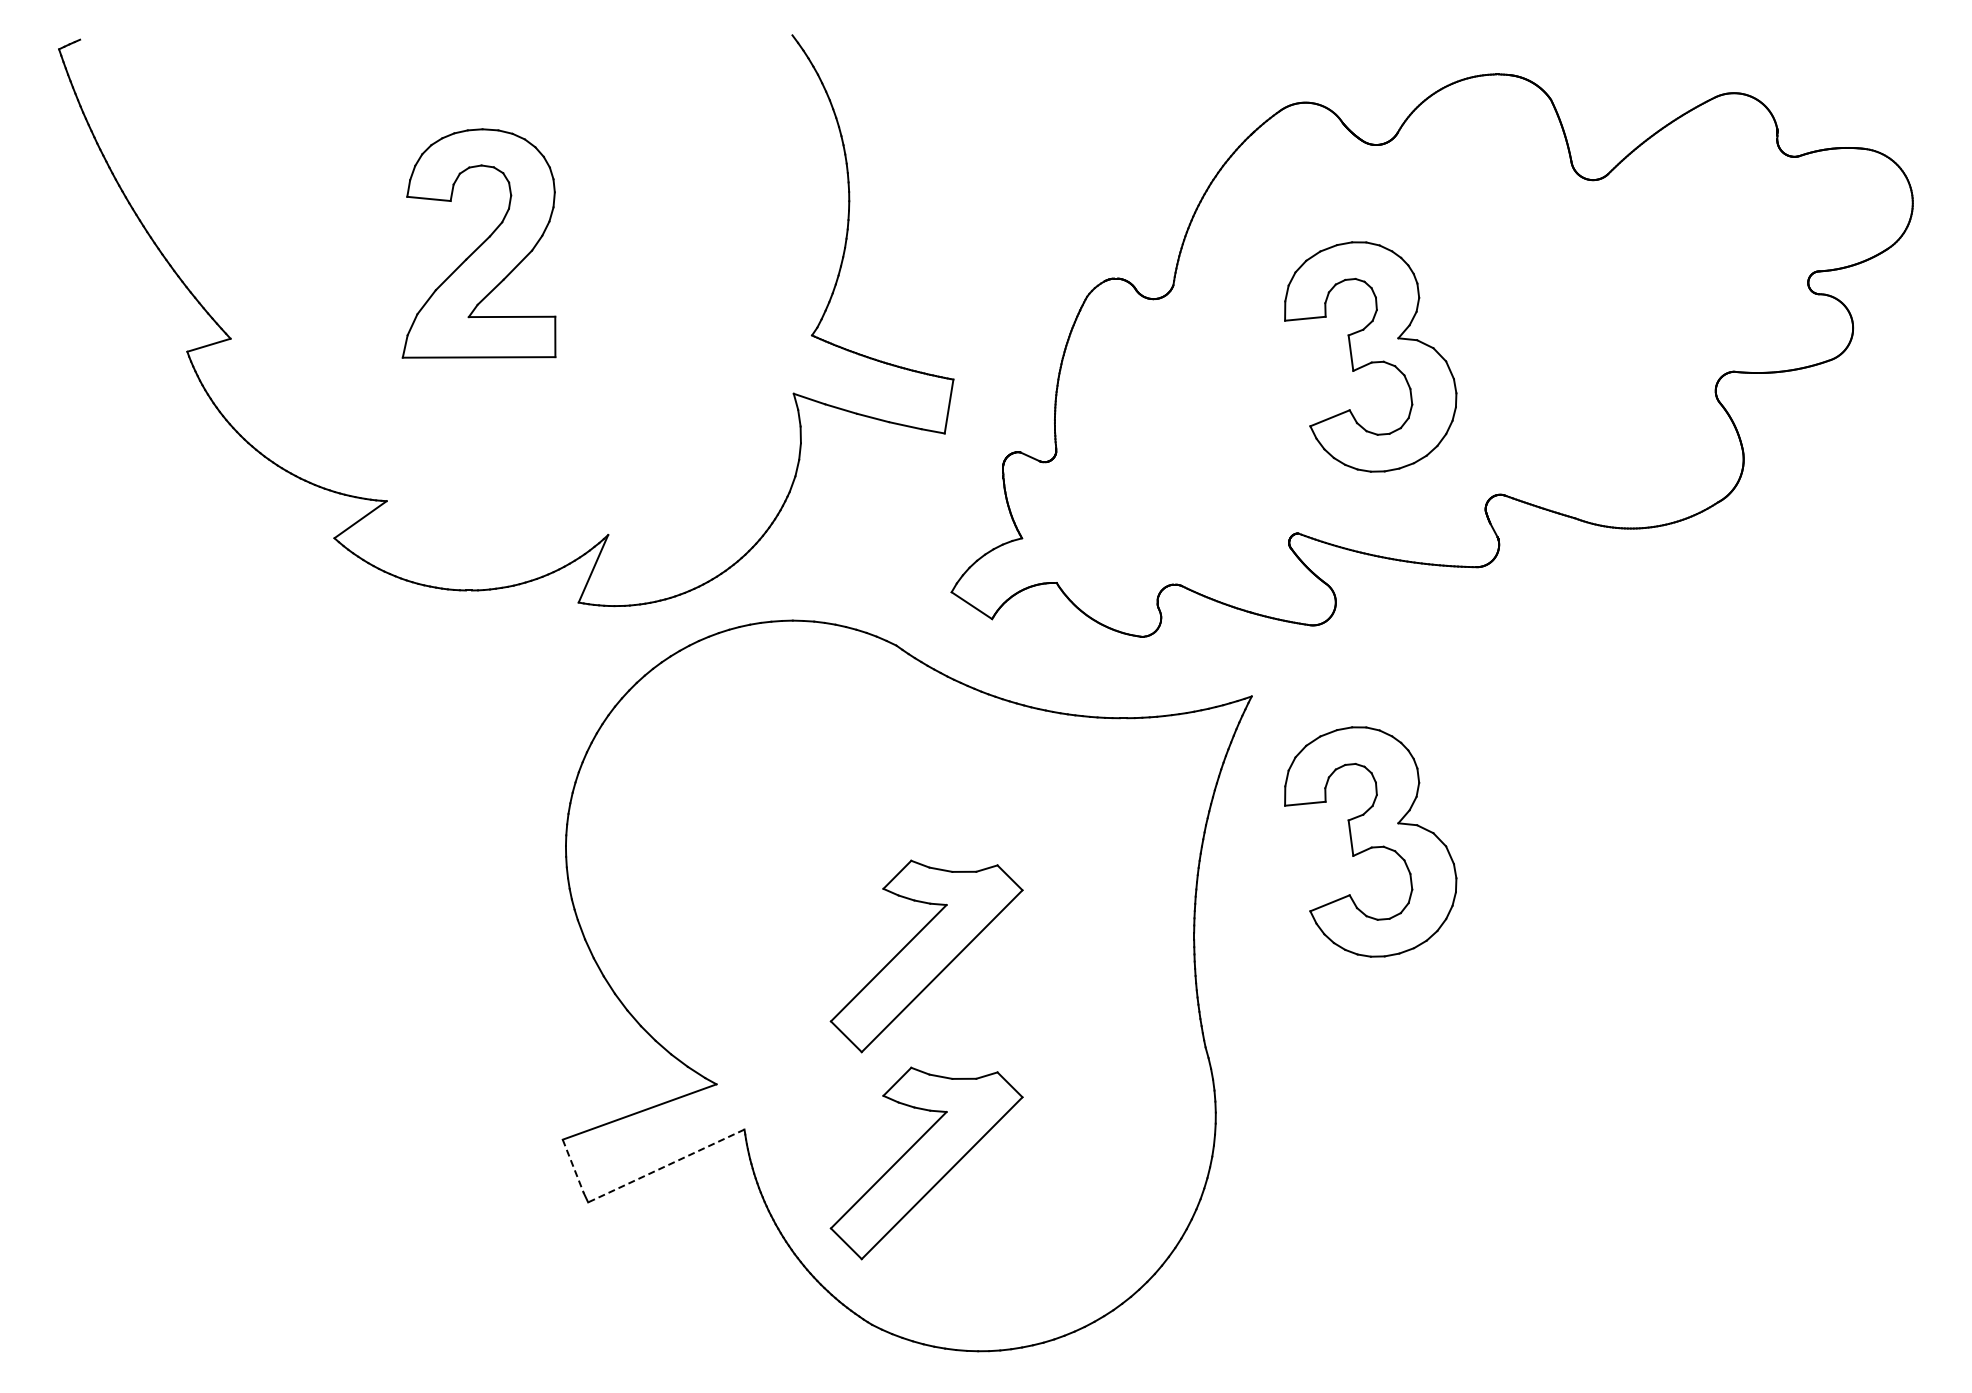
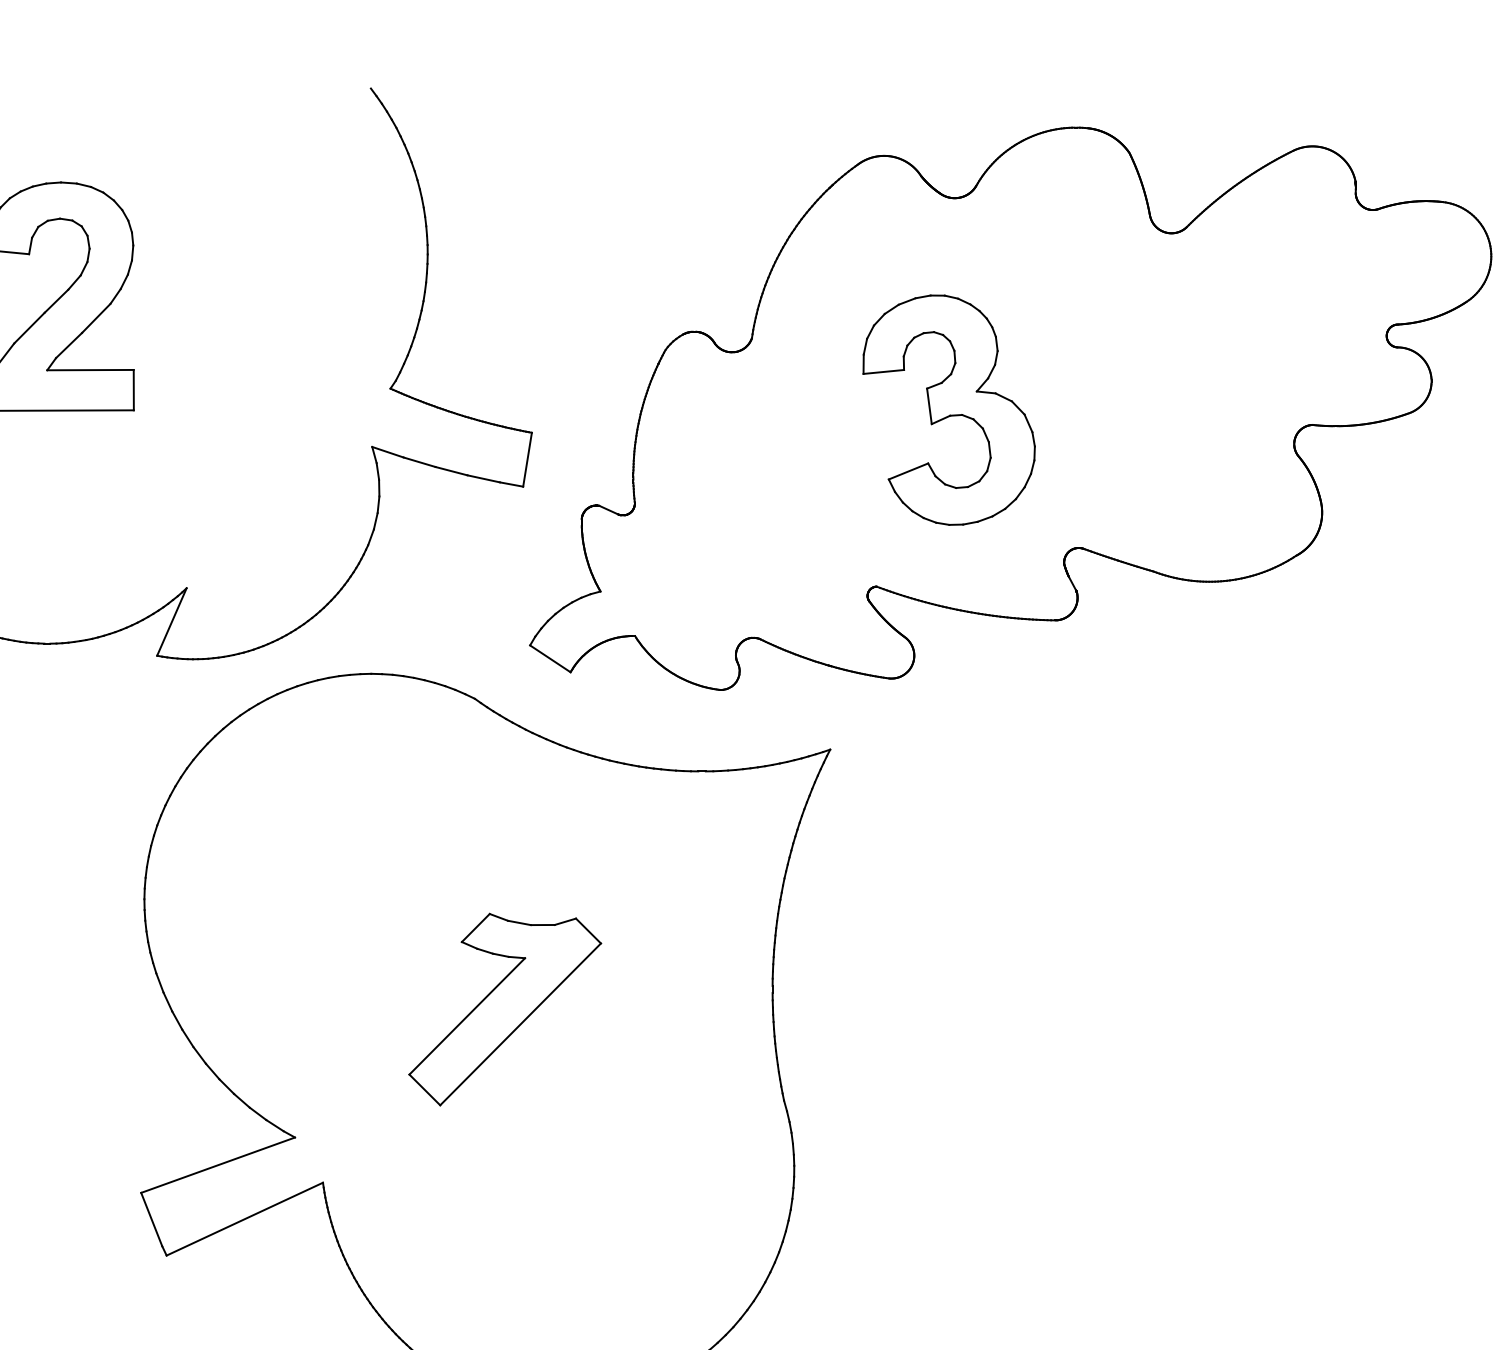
part: (1370, 841) -> (948, 894), removed
part: (926, 1163) -> (504, 1216), removed
line: (573, 1166) -> (151, 1219), dashed -> solid
line: (665, 1166) -> (243, 1219), dashed -> solid

